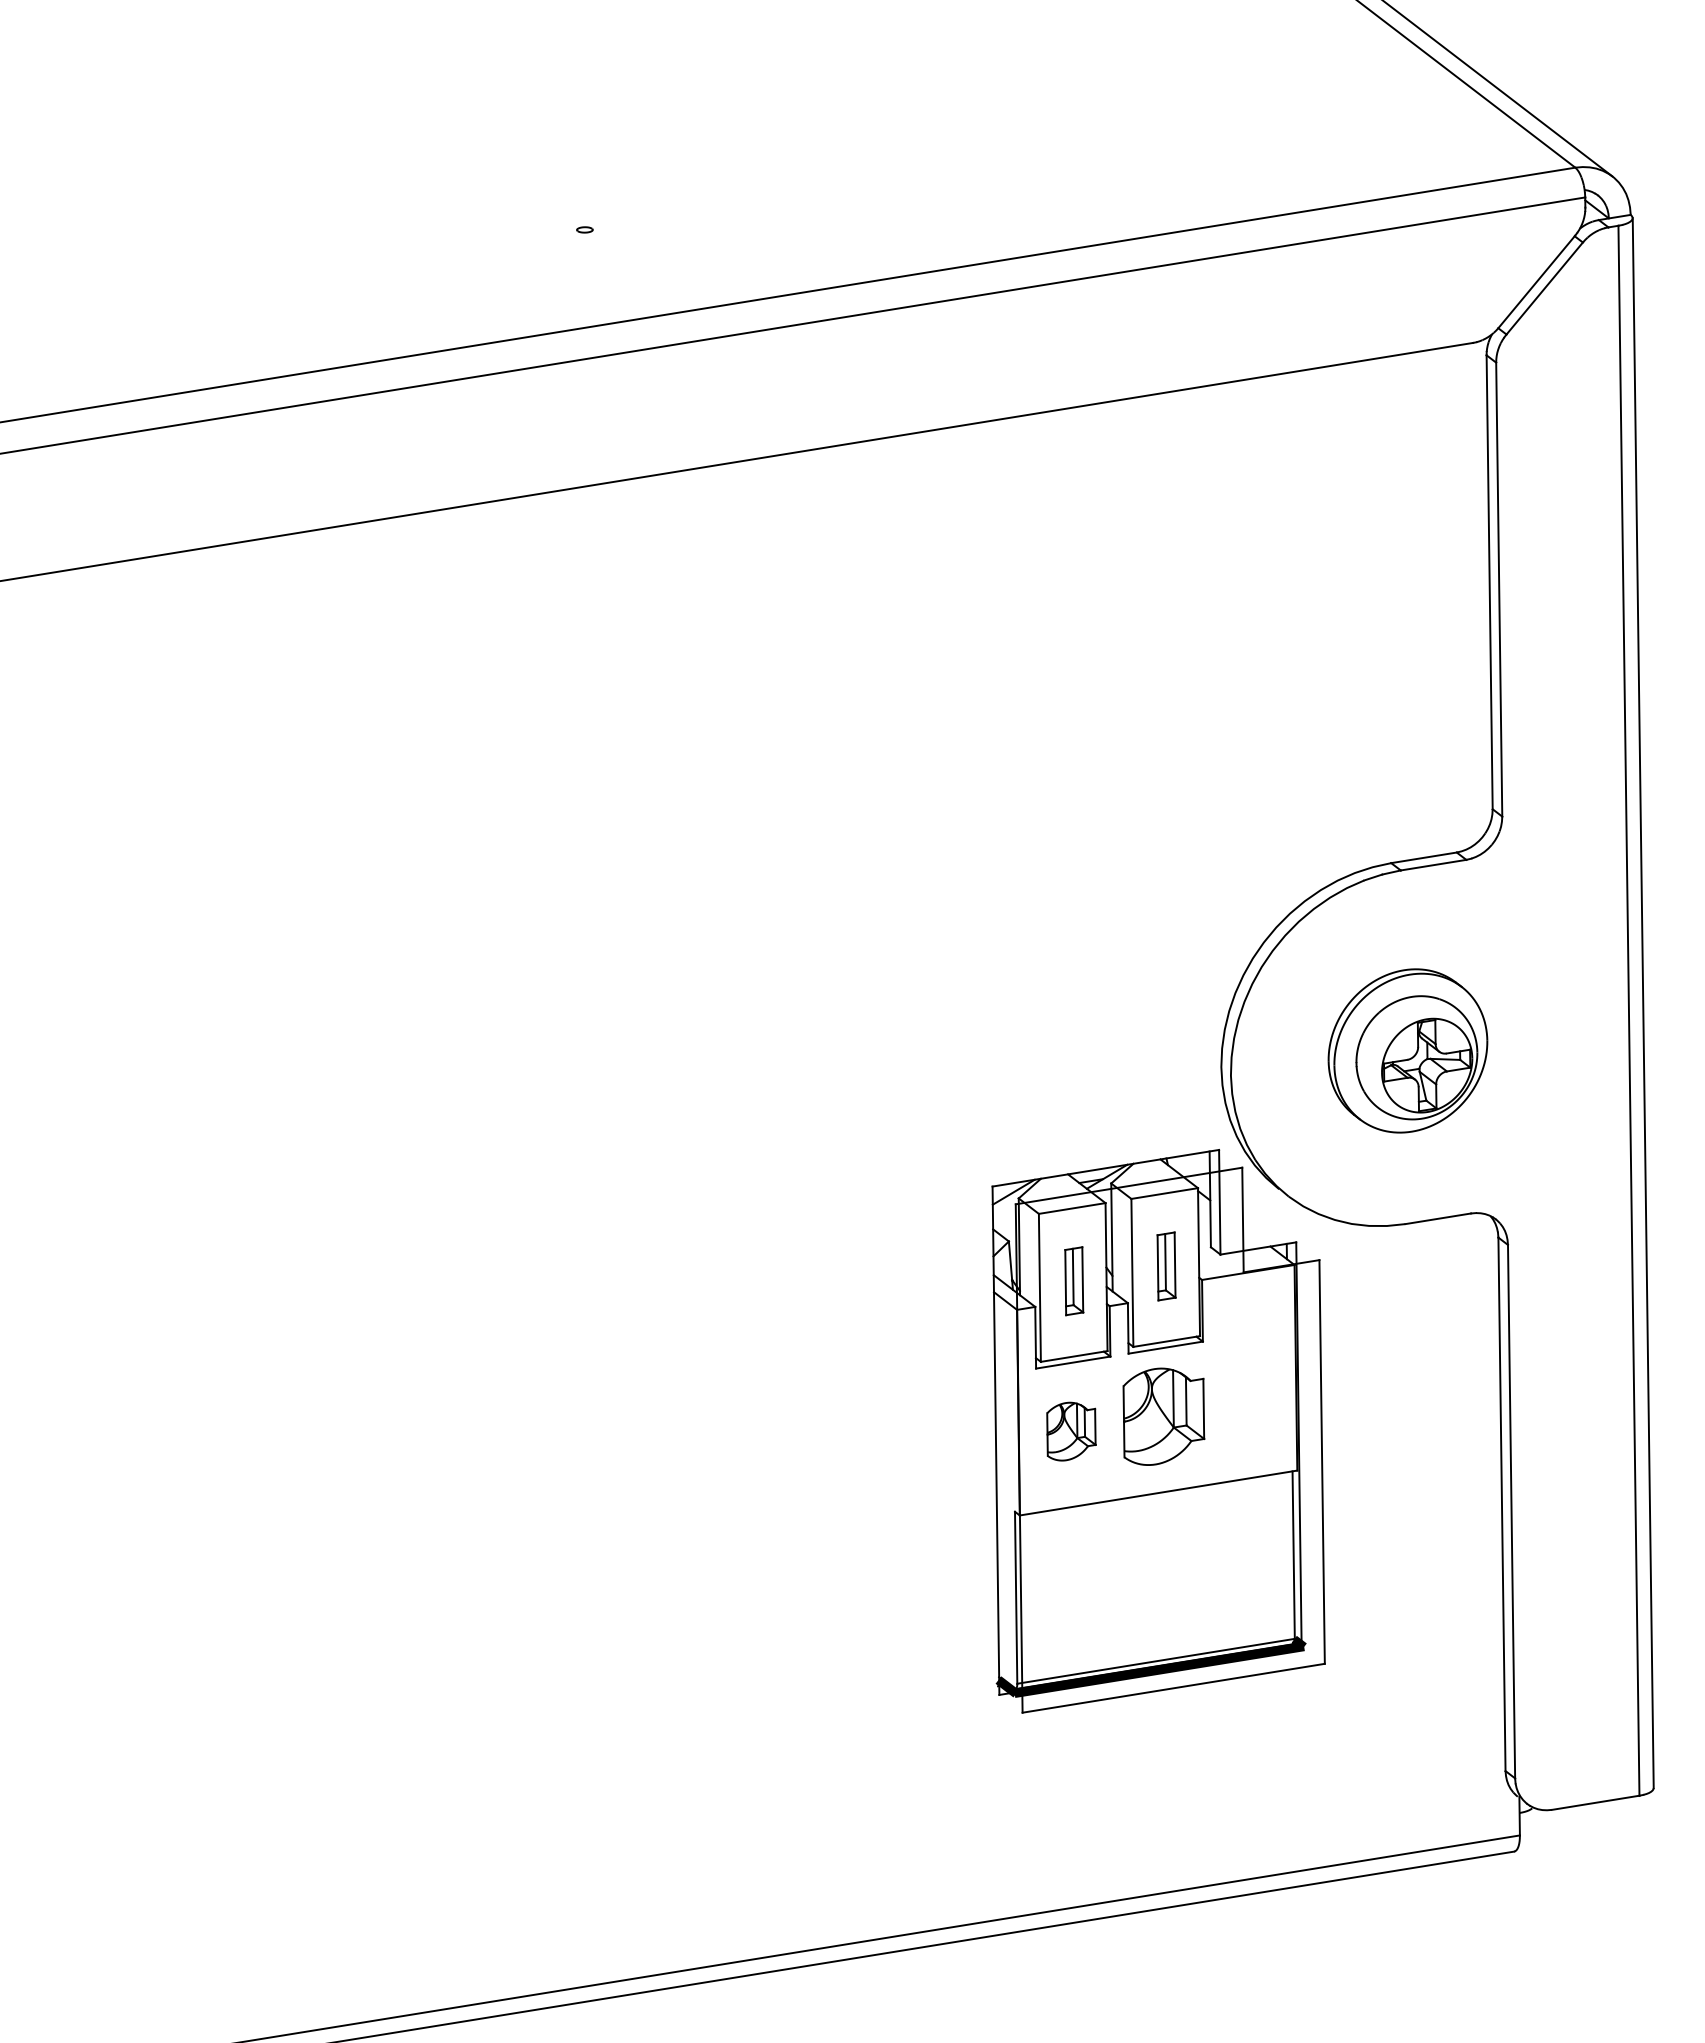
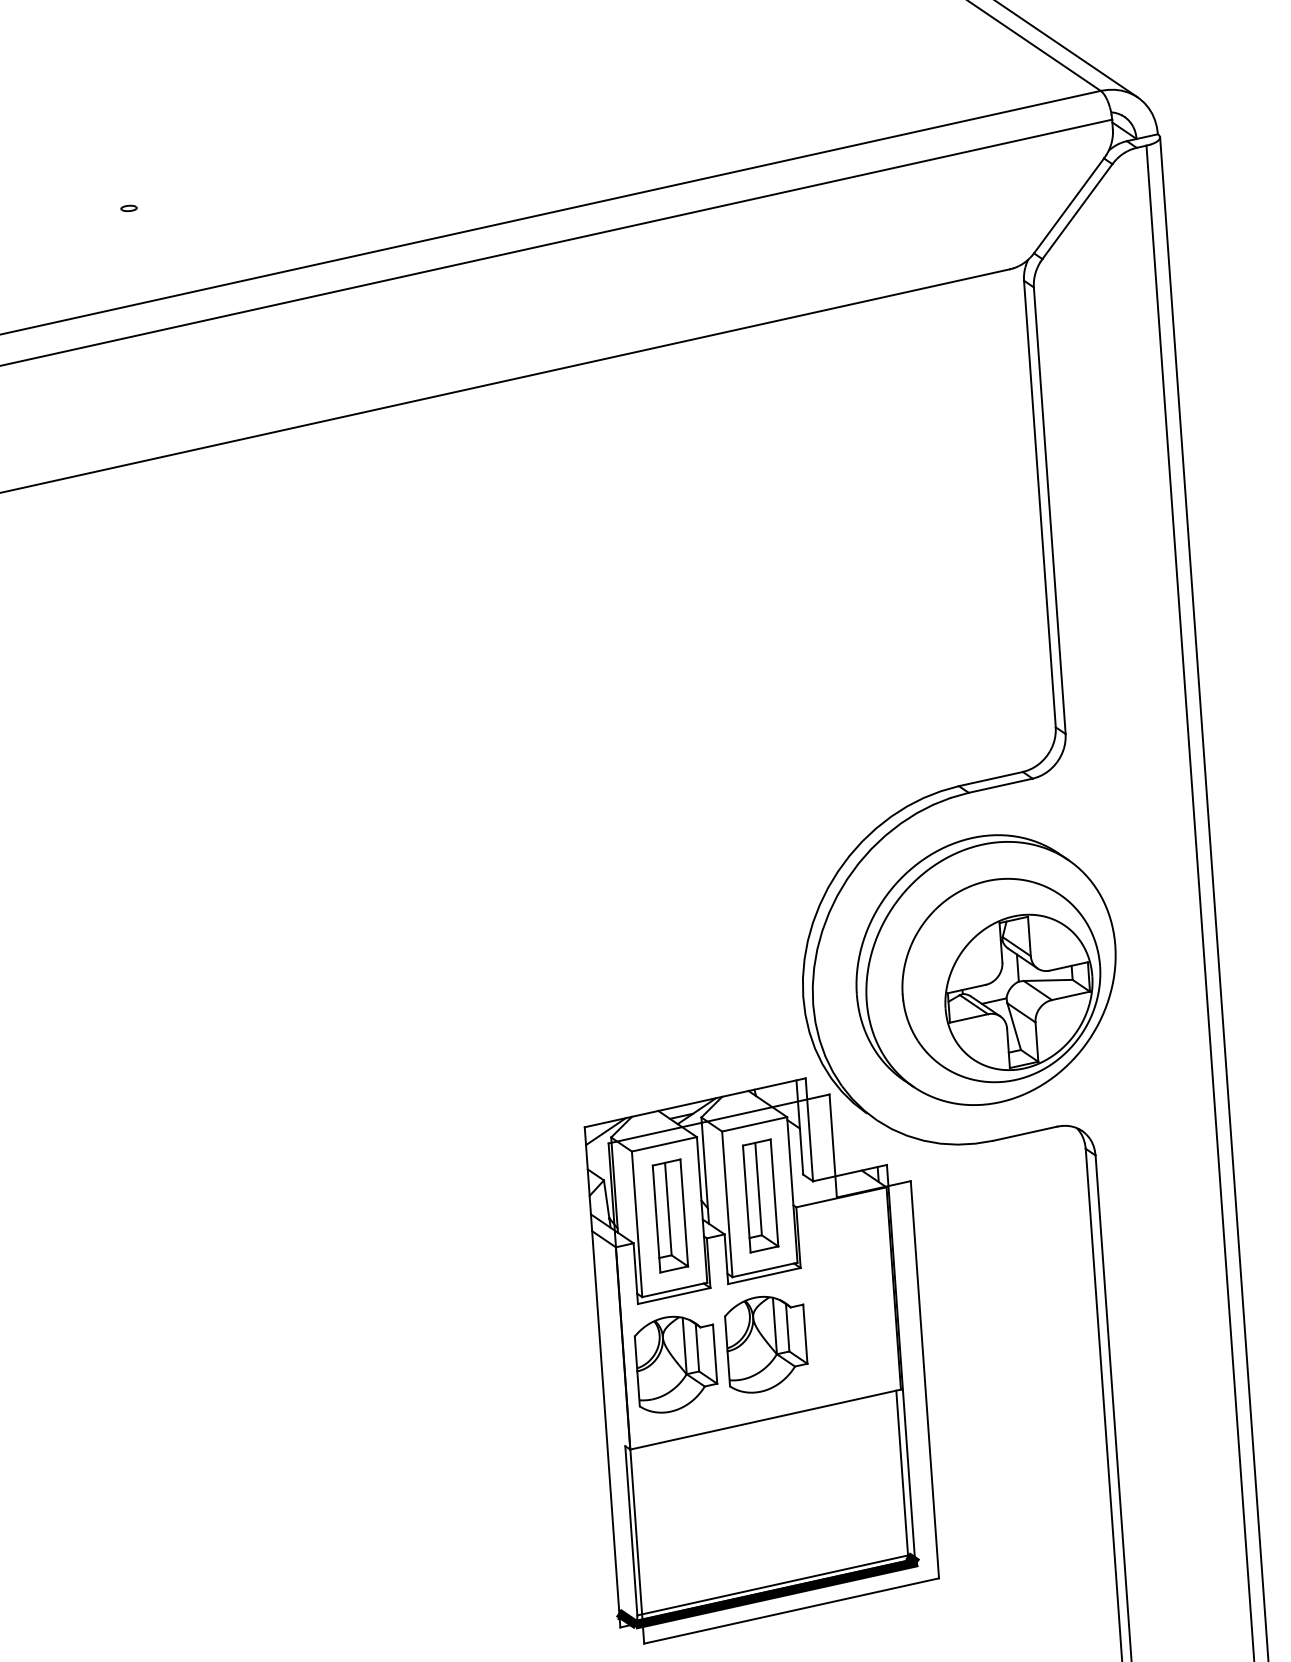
part: (1407, 1050) -> (985, 969), size x1.67
part: (1166, 1266) -> (760, 1196), size x1.67
part: (1074, 1280) -> (670, 1215), size x1.67
part: (1071, 1431) -> (676, 1363), size x1.67

